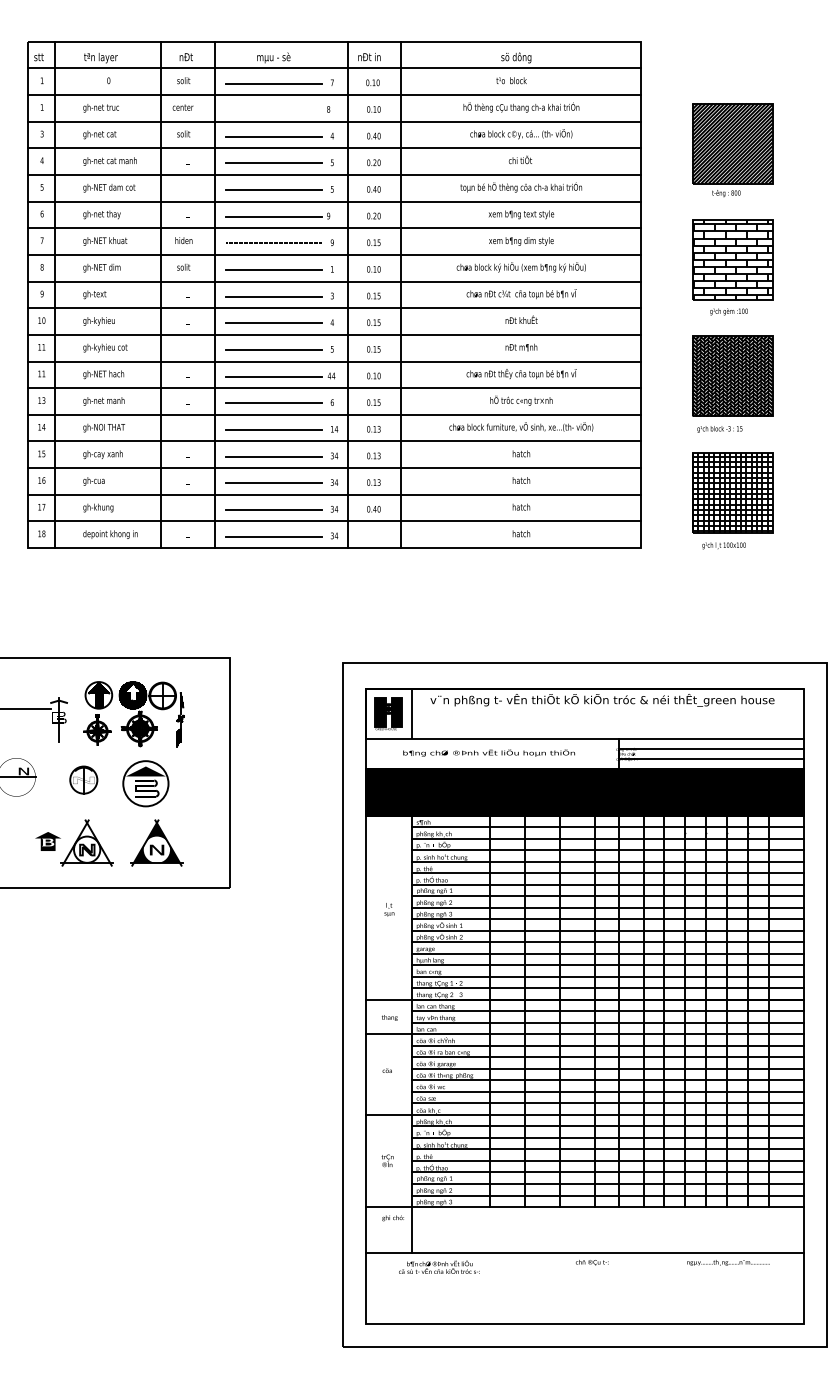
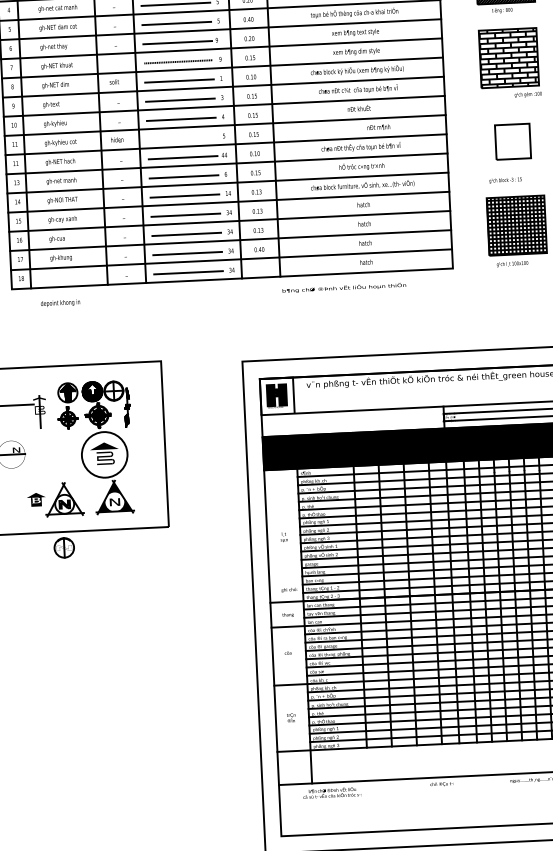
text: (183, 240) -> (116, 139), moved
text: (728, 311) -> (527, 94), moved
text: (521, 347) -> (378, 127), moved
line: (273, 350) -> (181, 138), removed
part: (732, 375) -> (512, 141), size x0.6
text: (110, 534) -> (60, 303), moved
text: (488, 752) -> (343, 287), moved
part: (83, 779) -> (64, 547), moved
circle: (145, 783) -> (104, 454), size x1.4
text: (392, 1218) -> (288, 590), moved

